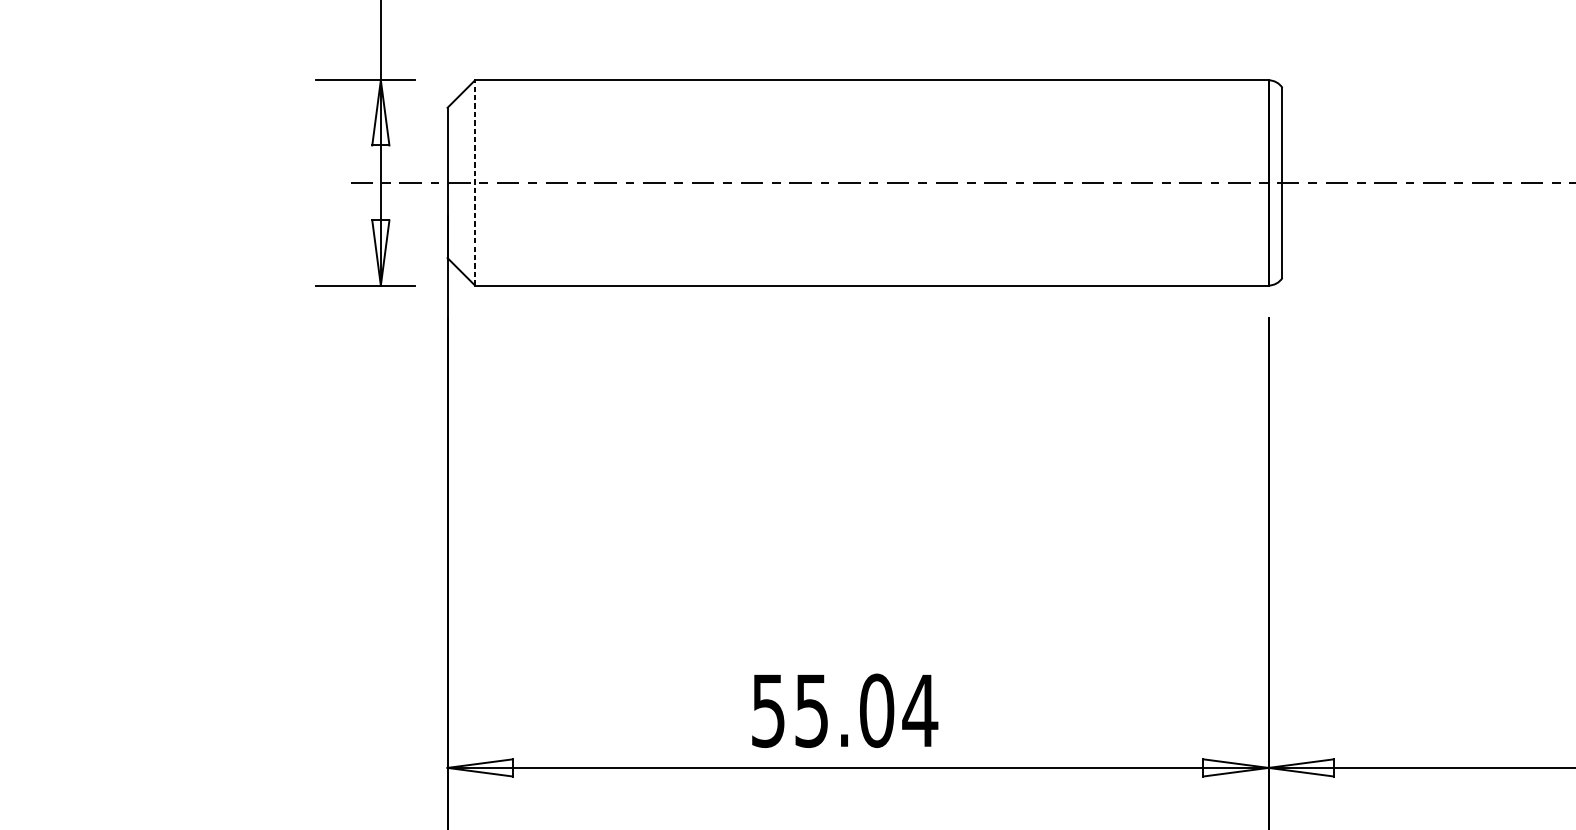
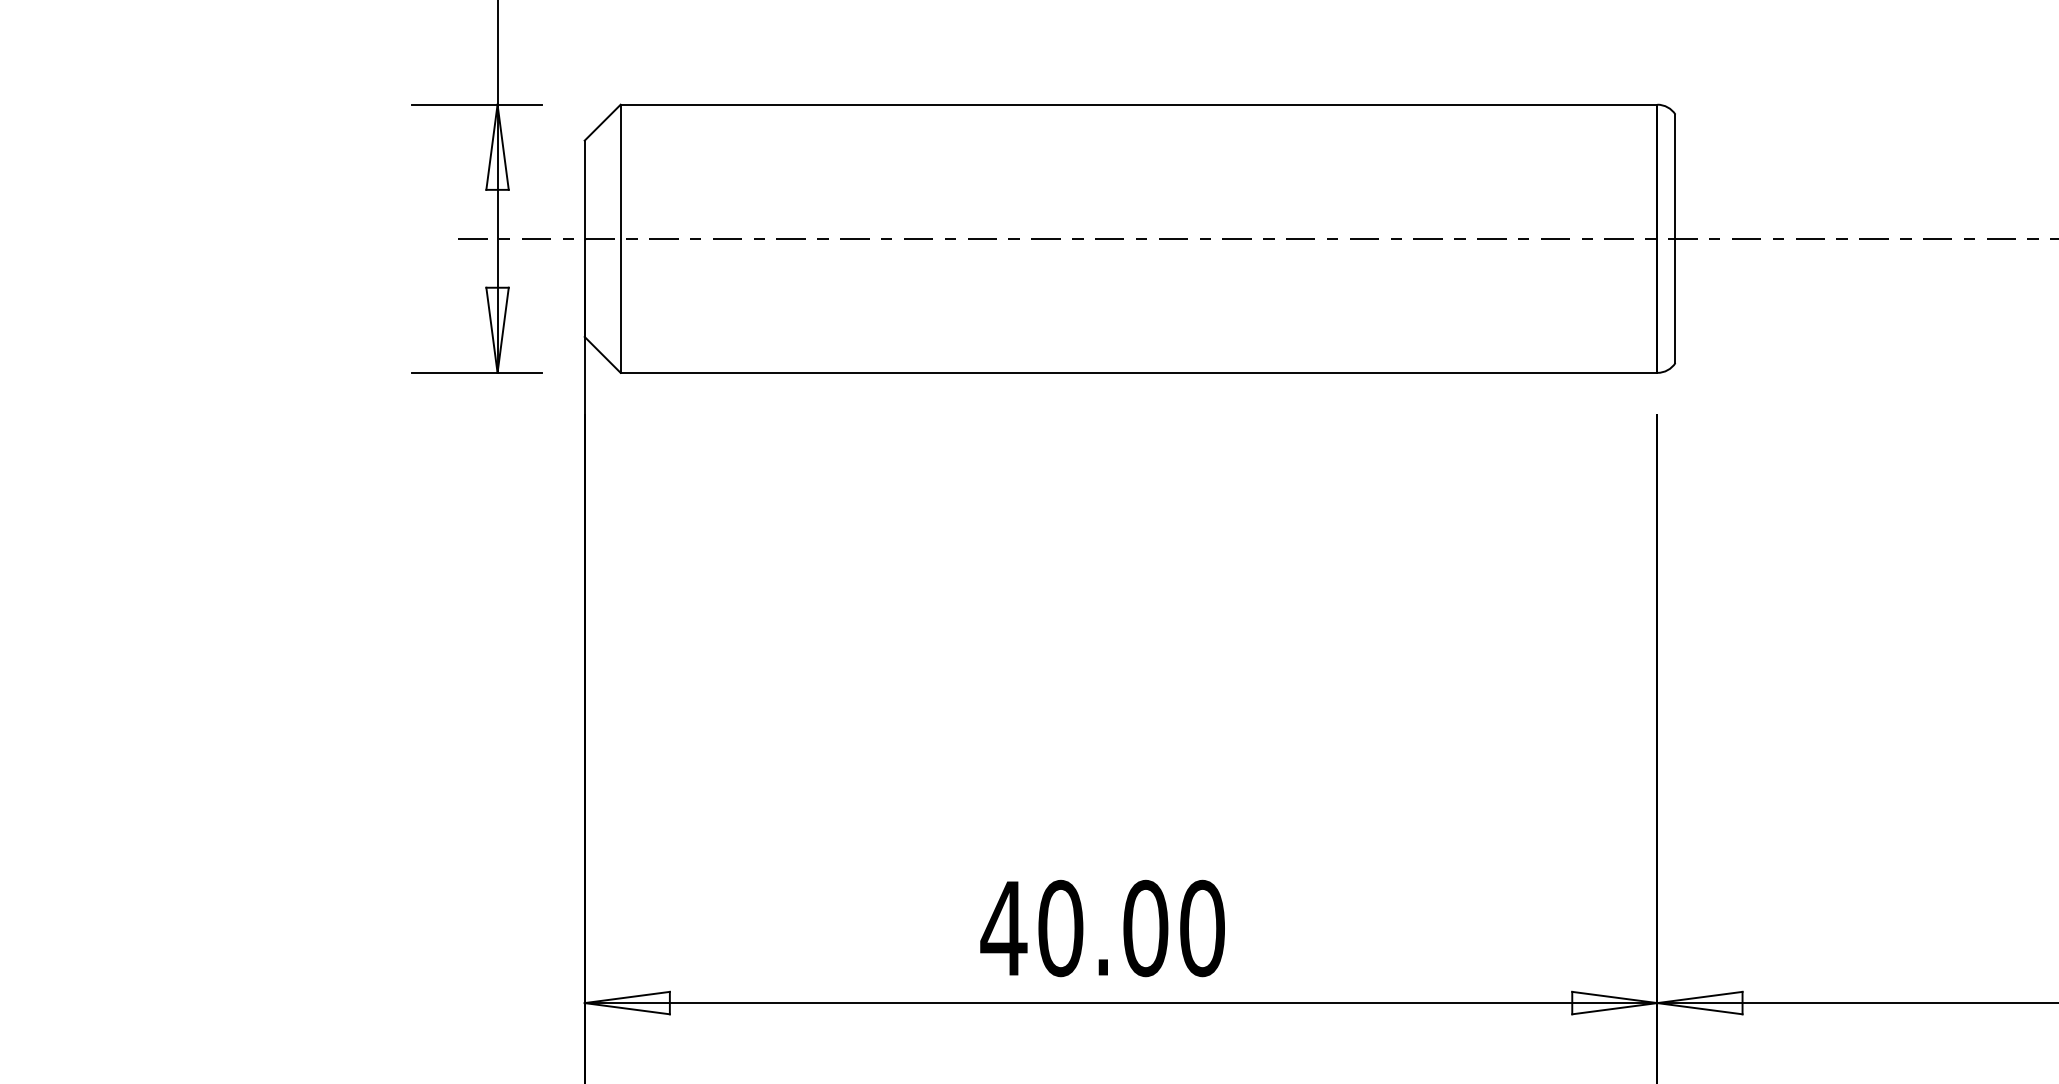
line: (474, 182) -> (620, 238), dashed -> solid
text: (843, 710) -> (1102, 928), 55.04 -> 40.00

